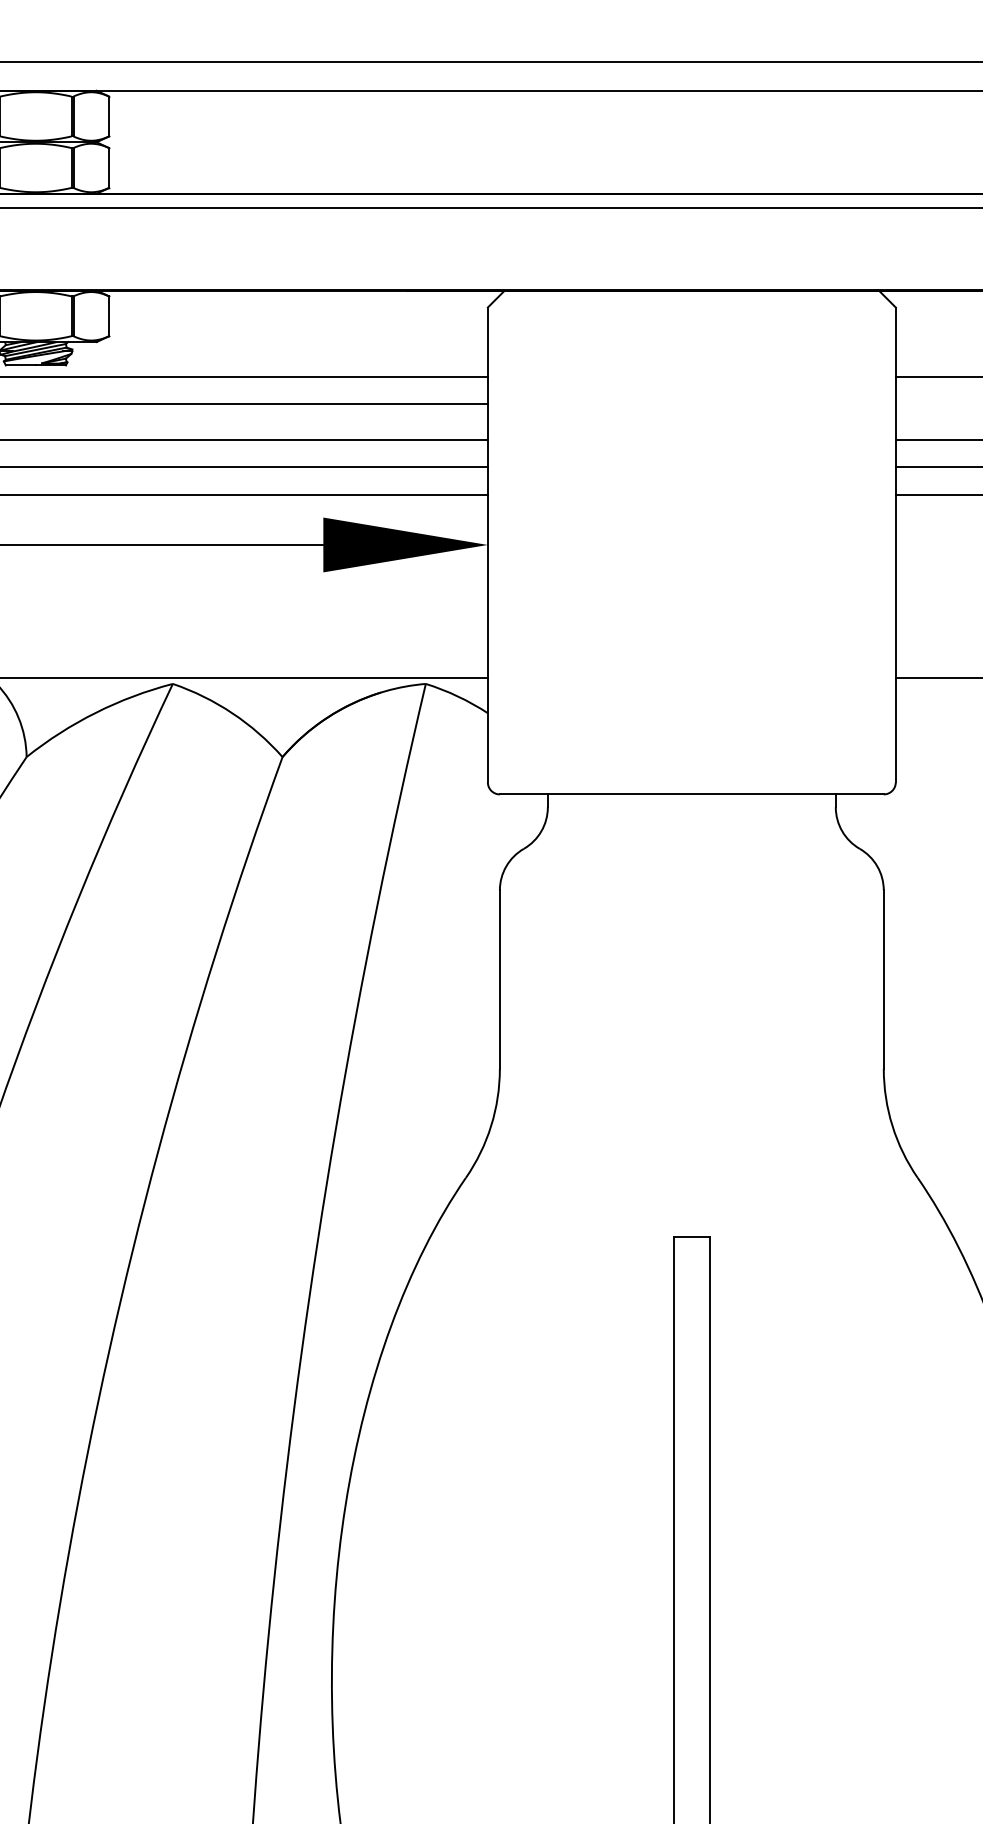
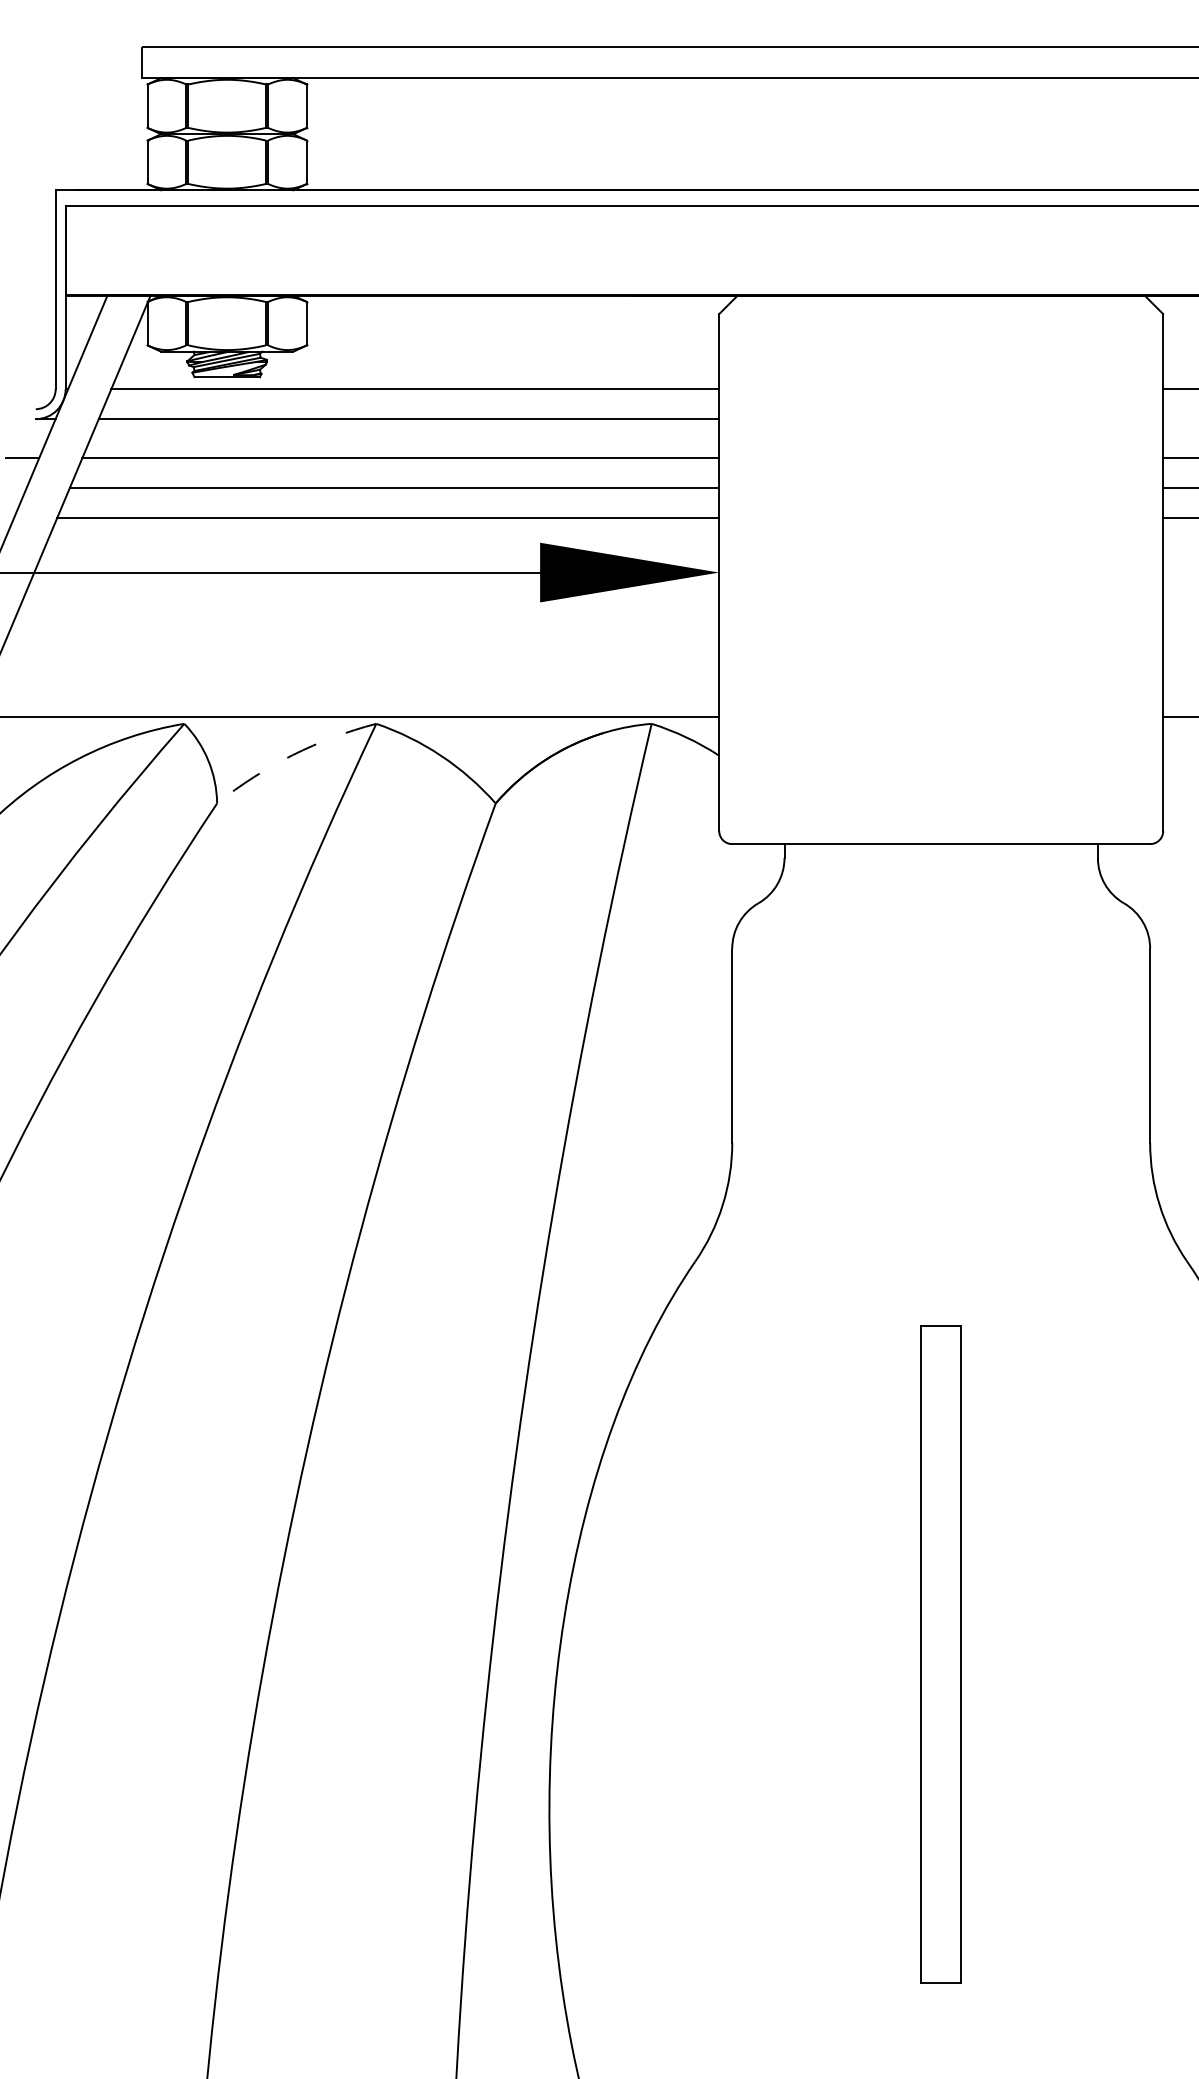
arc: (95, 713) -> (292, 755), solid -> dashed

